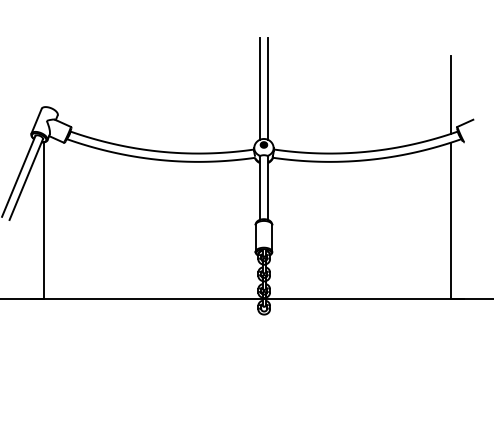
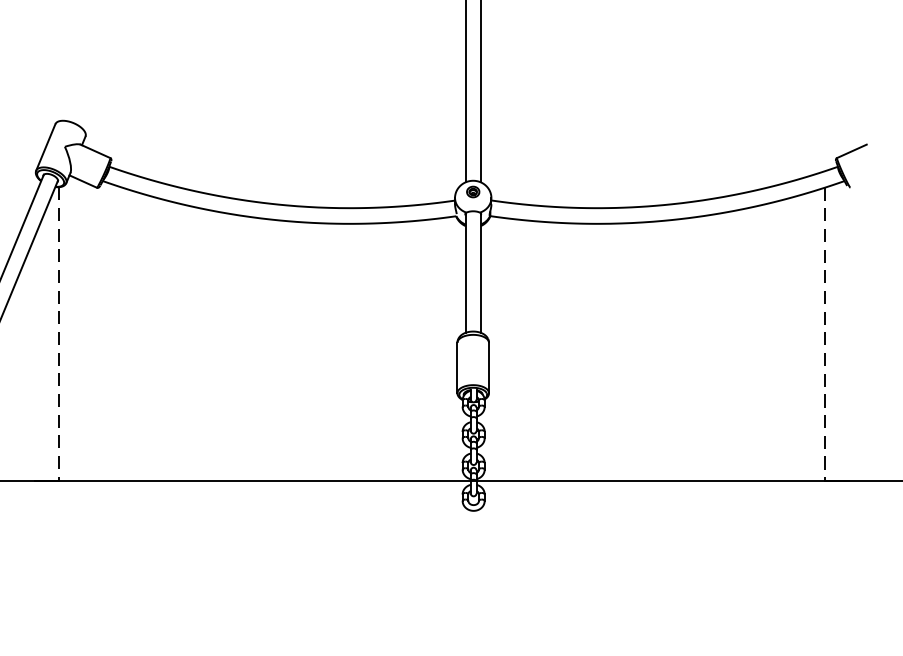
line: (451, 94) -> (825, 97), removed
line: (43, 221) -> (58, 335), solid -> dashed
line: (451, 221) -> (825, 335), solid -> dashed

